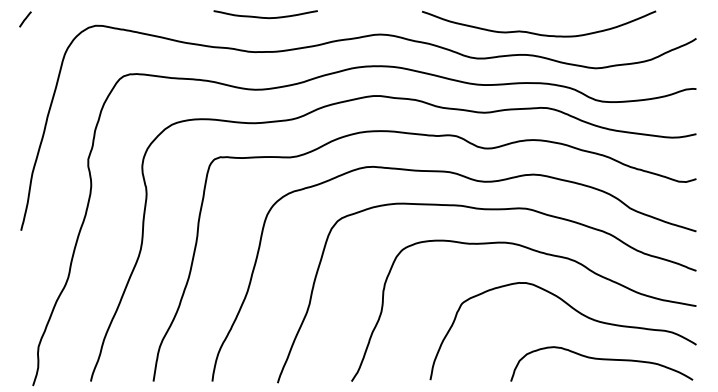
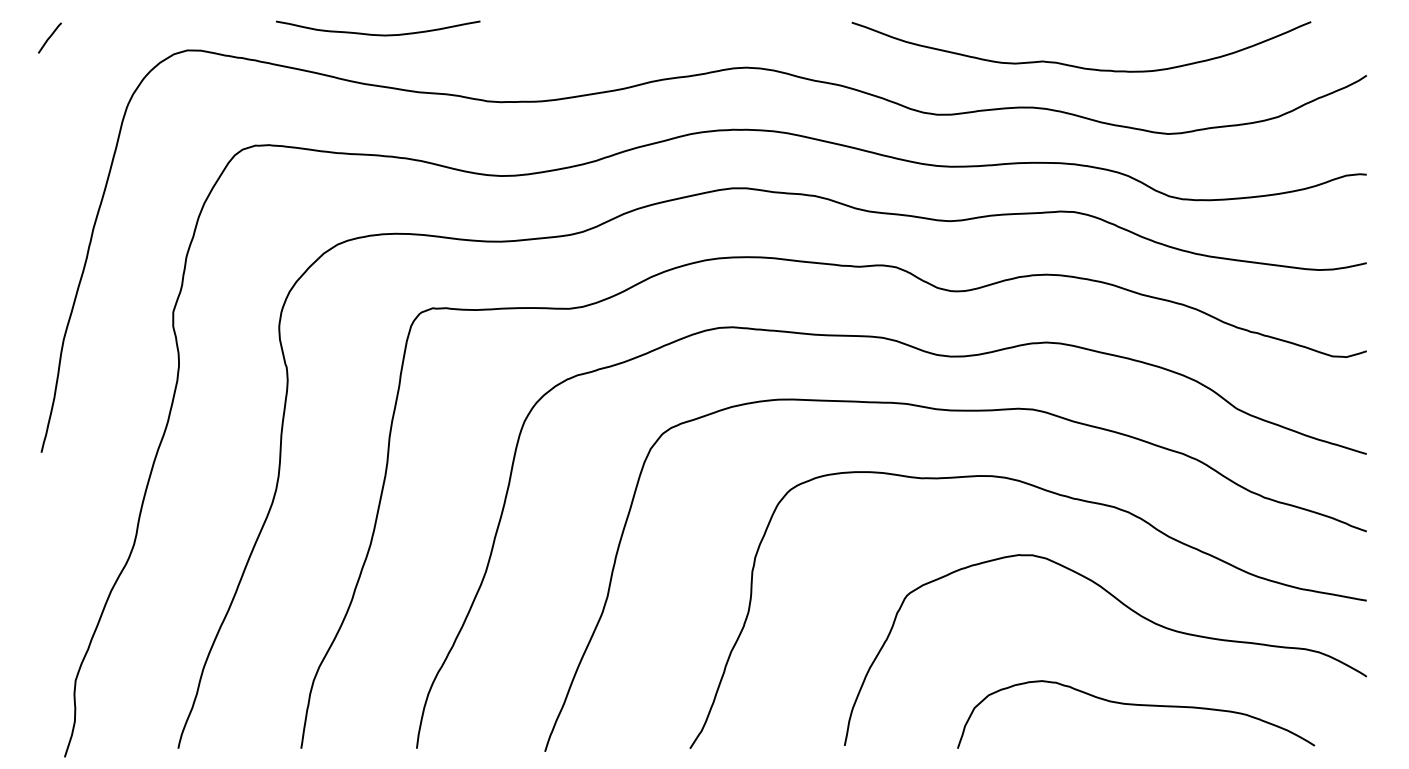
curve: (265, 17) -> (377, 34), moved
curve: (539, 33) -> (1082, 65), moved
curve: (601, 360) -> (1135, 707), moved

